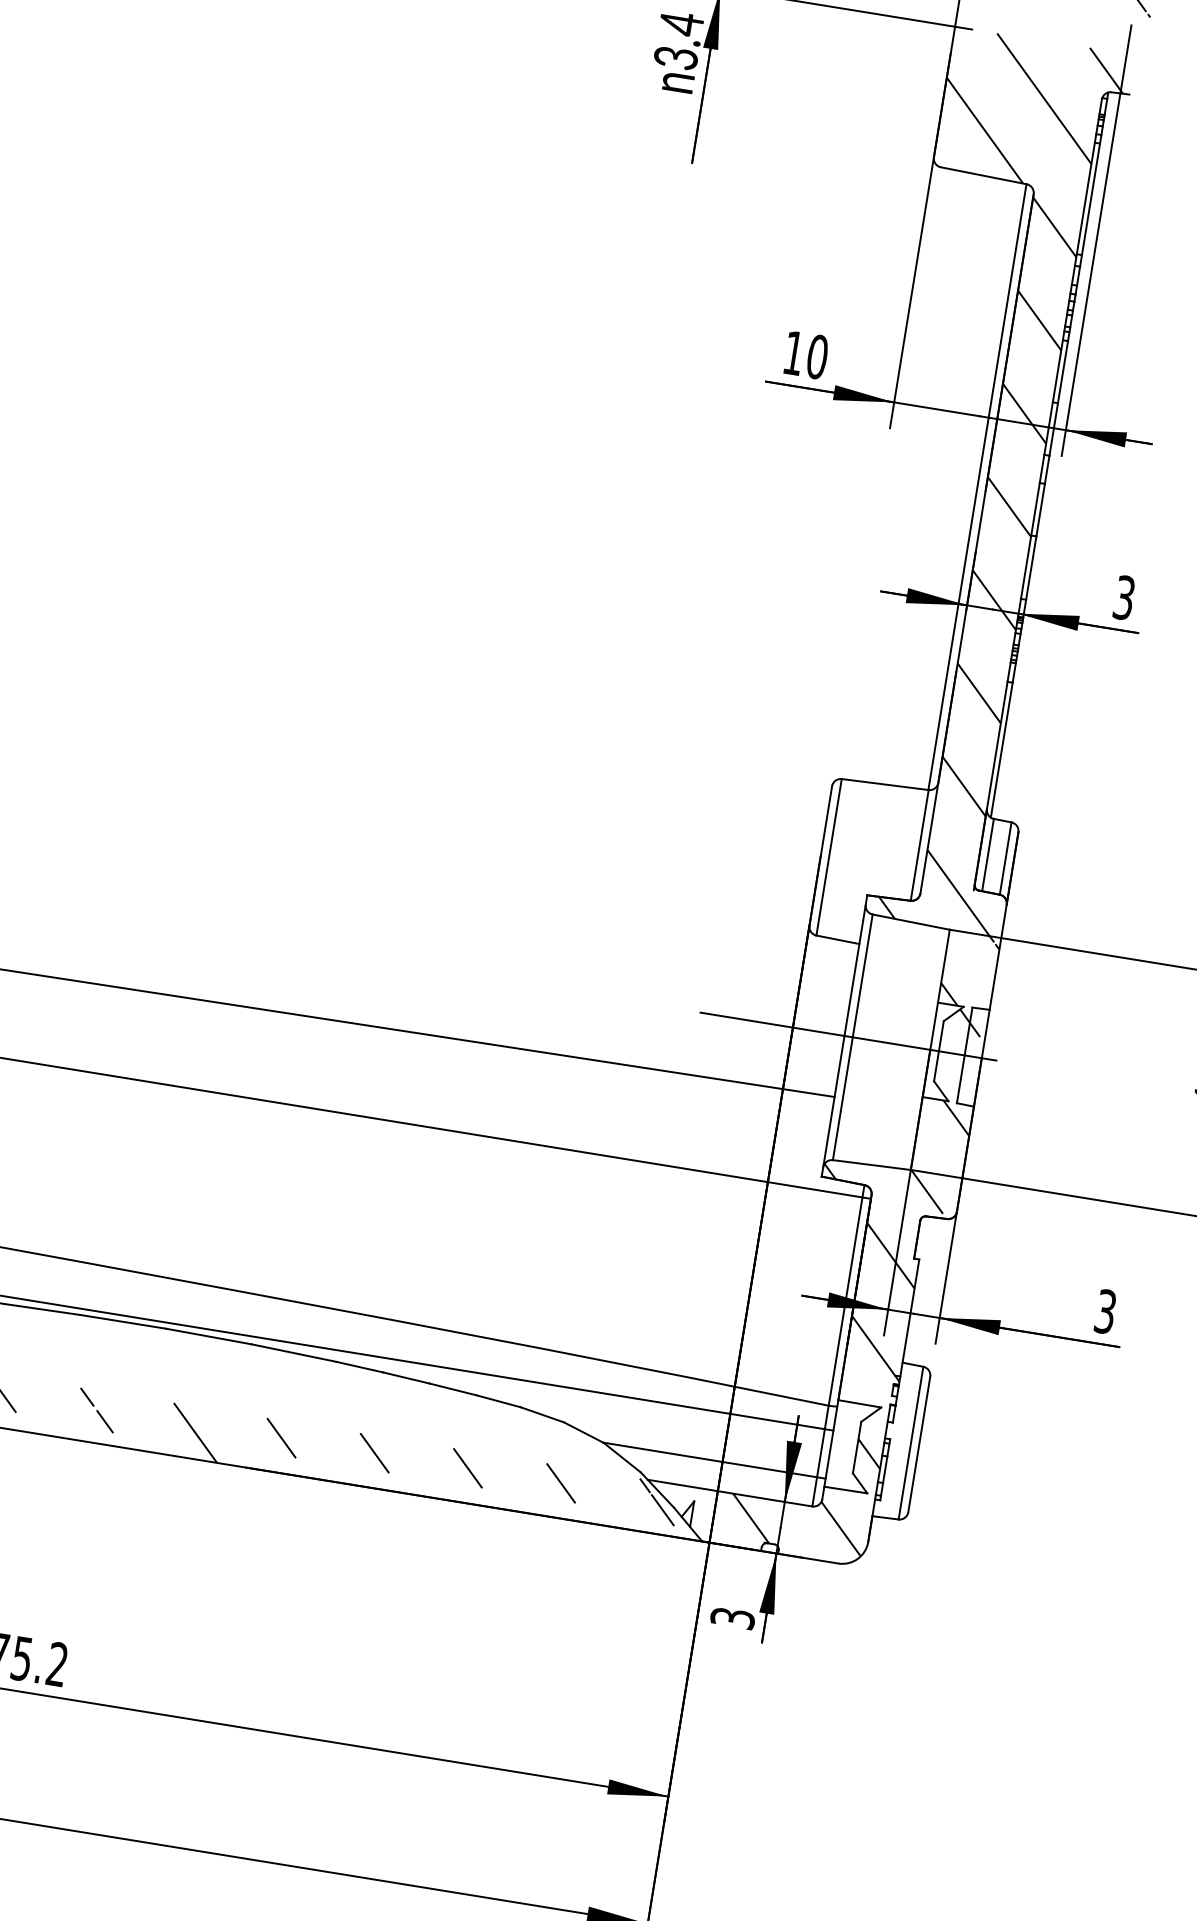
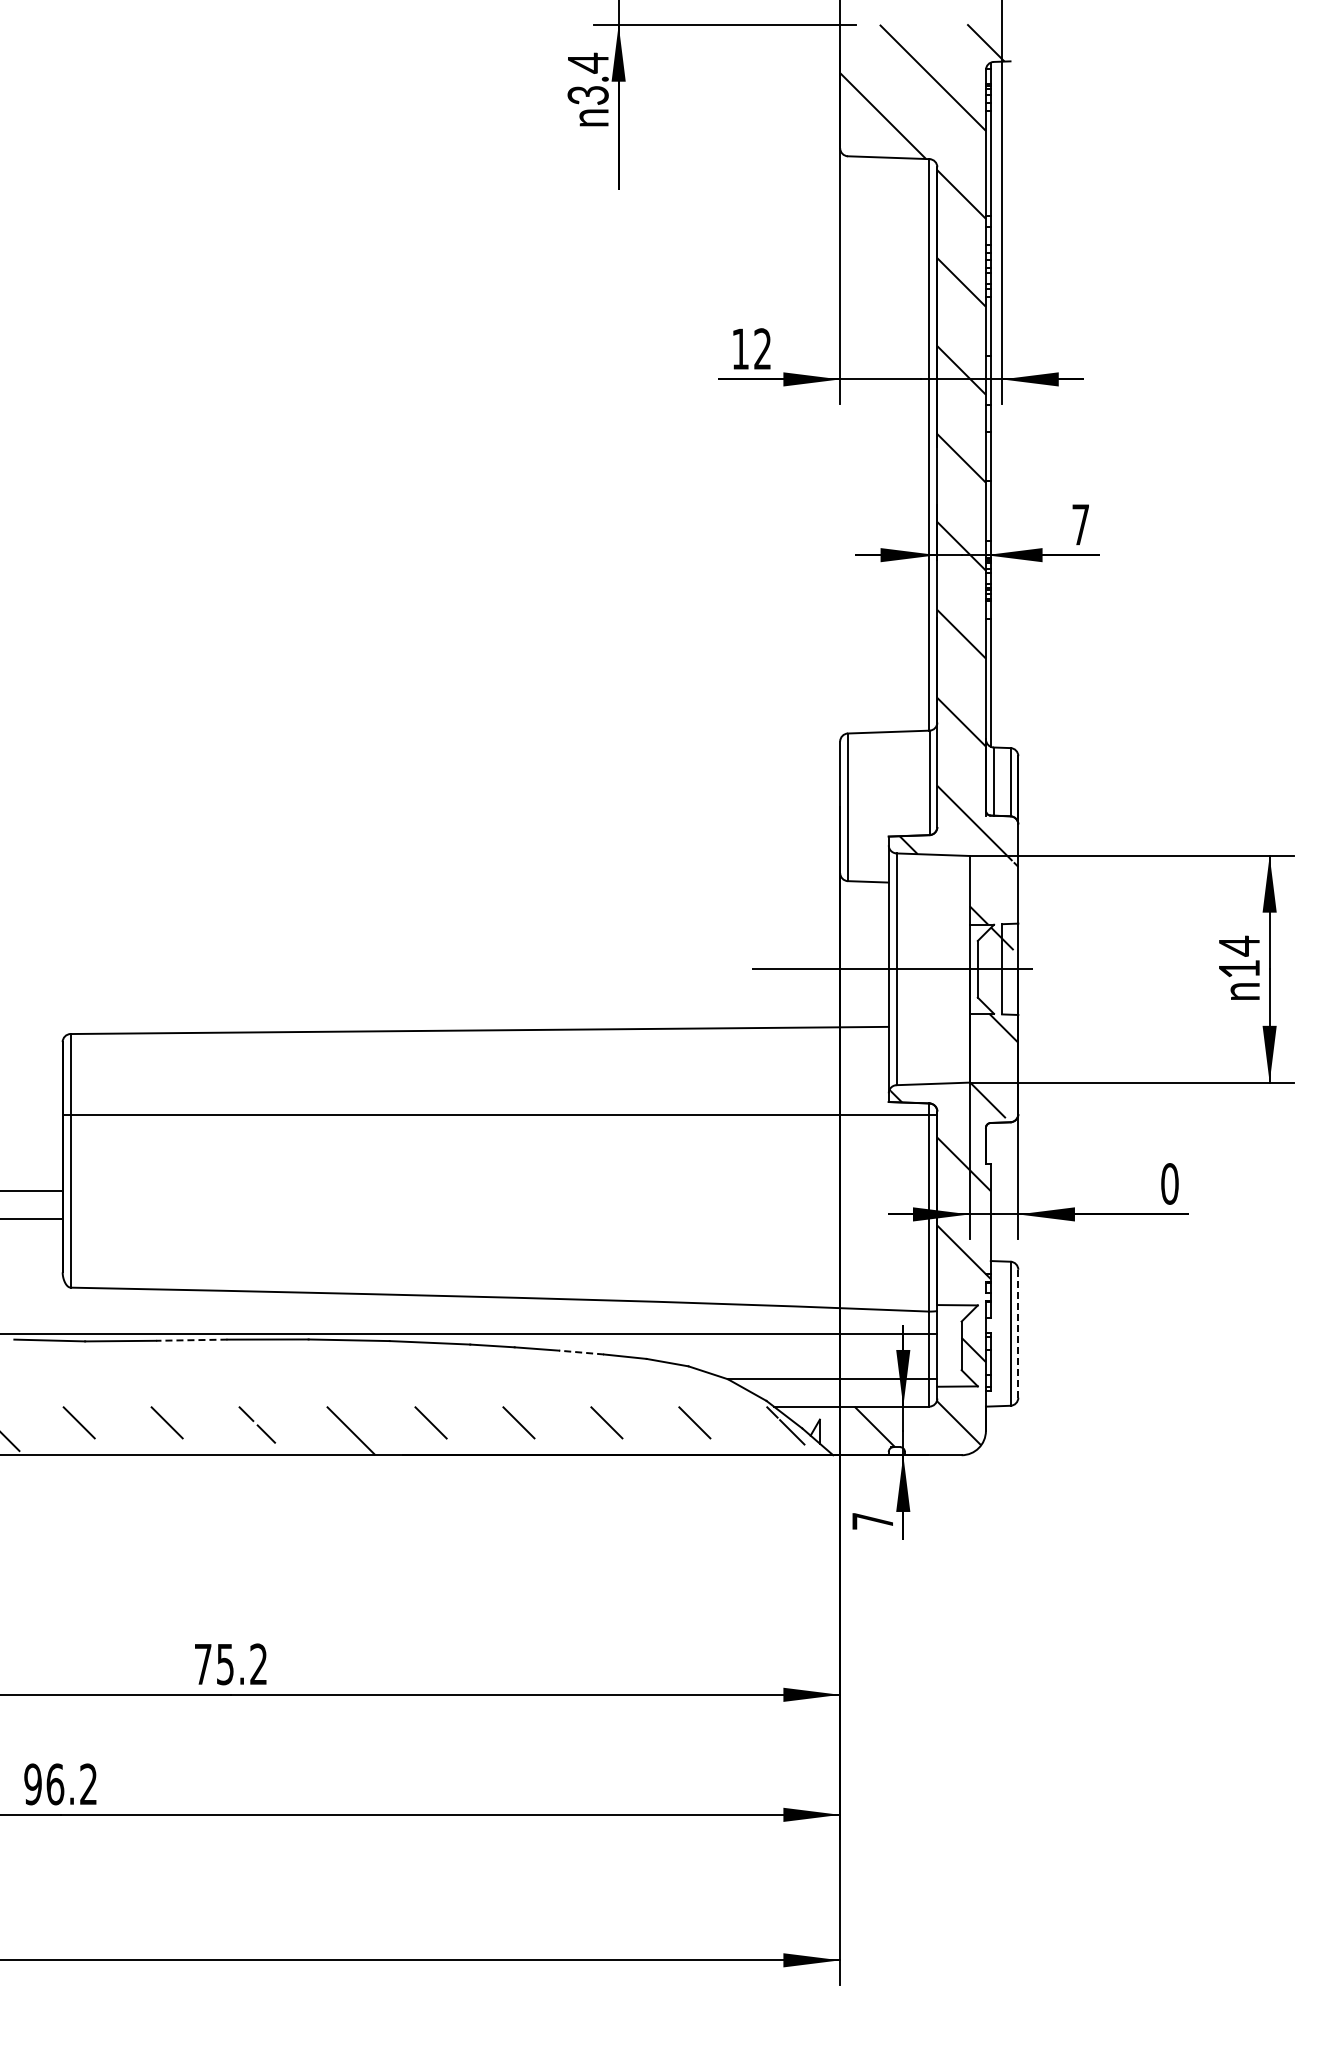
text: (817, 357) -> (762, 349), 10 -> 12
text: (1124, 597) -> (1080, 524), 3 -> 7
line: (41, 1309) -> (191, 1340), solid -> dashed
text: (1105, 1311) -> (1169, 1183), 3 -> 0
line: (453, 1389) -> (581, 1352), solid -> dashed
line: (919, 1444) -> (1018, 1333), solid -> dashed
text: (732, 1618) -> (872, 1521), 3 -> 7

